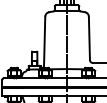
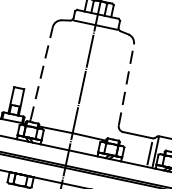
line: (89, 38) -> (126, 85), solid -> dashed
line: (44, 41) -> (41, 72), solid -> dashed

